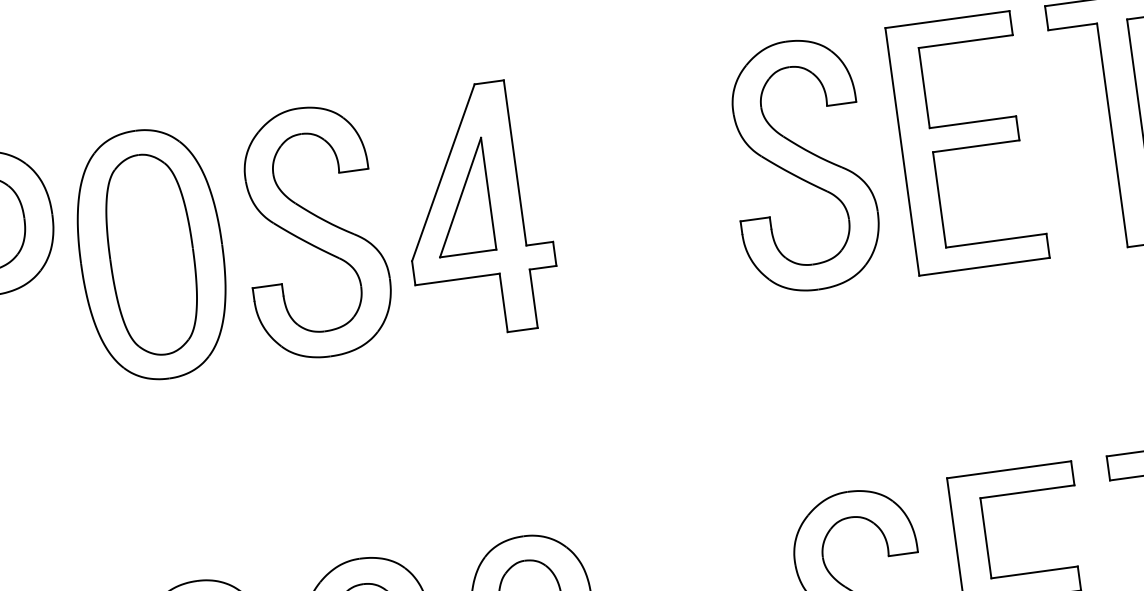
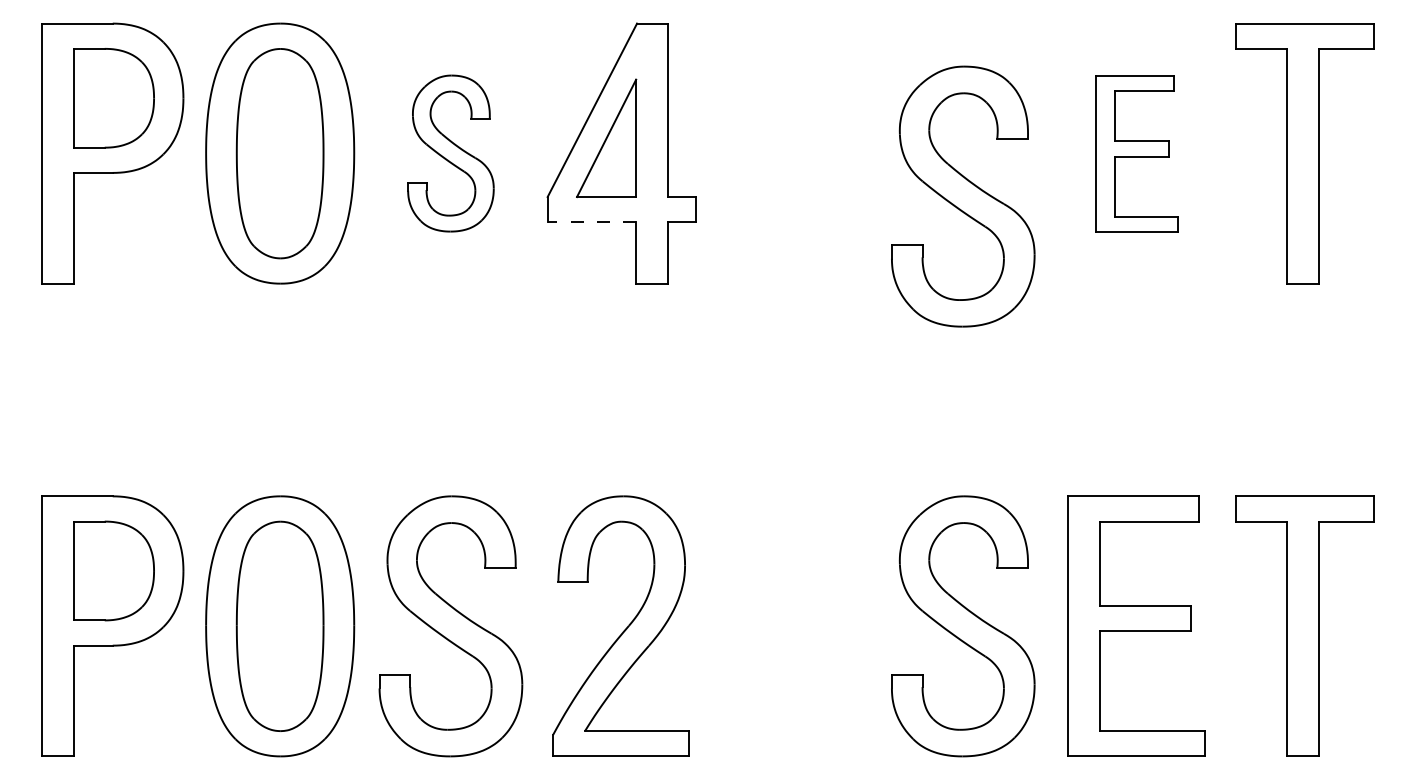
part: (967, 142) -> (1136, 153), size x0.6
part: (802, 165) -> (963, 196), moved
part: (313, 232) -> (450, 153), size x0.6
line: (457, 279) -> (591, 222), solid -> dashed

